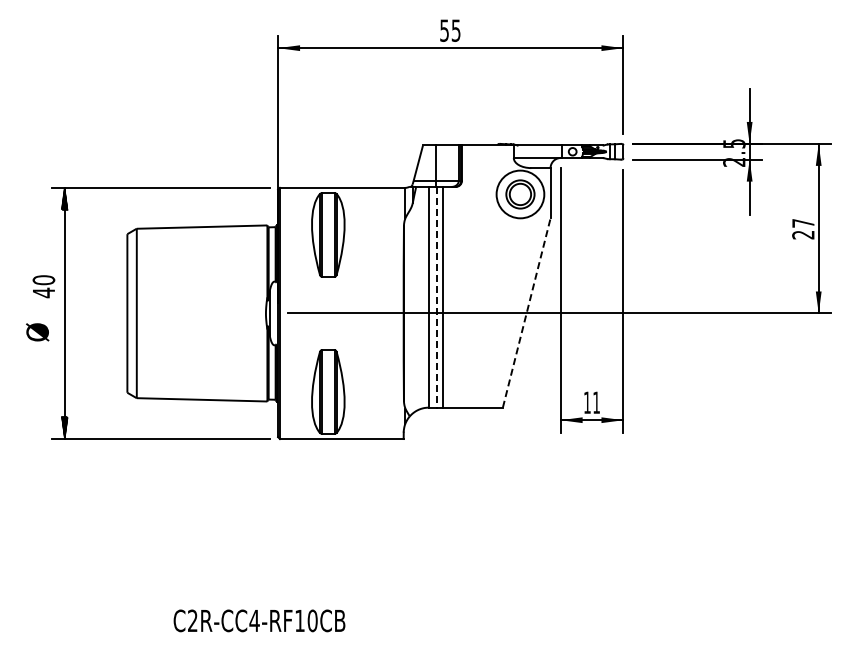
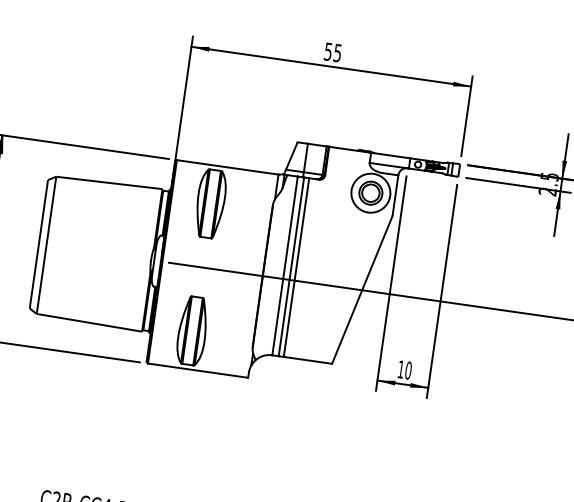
line: (436, 297) -> (291, 266), dashed -> solid
line: (526, 313) -> (362, 290), dashed -> solid
text: (596, 402) -> (408, 370), 11 -> 10

